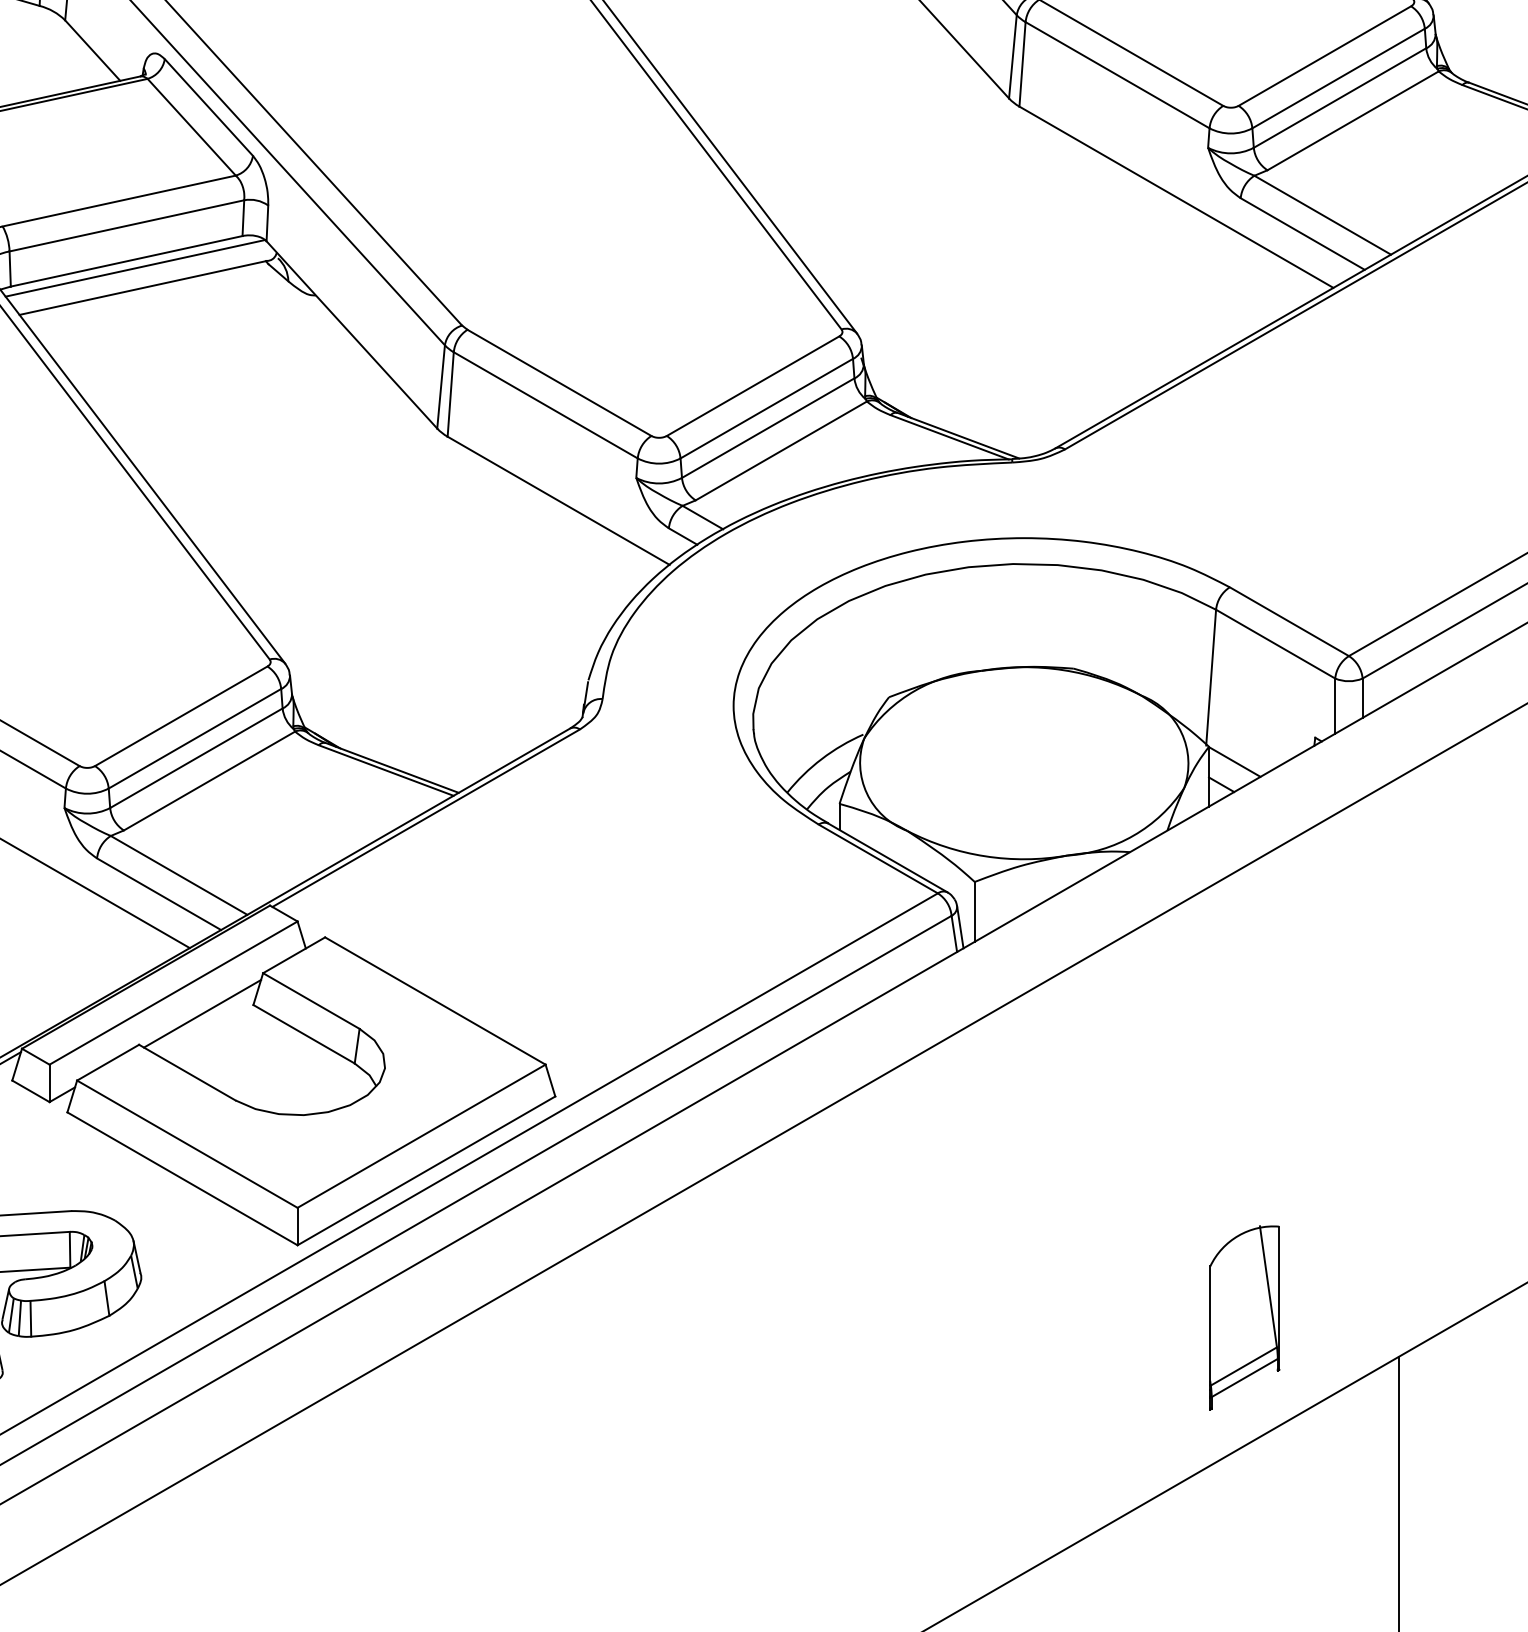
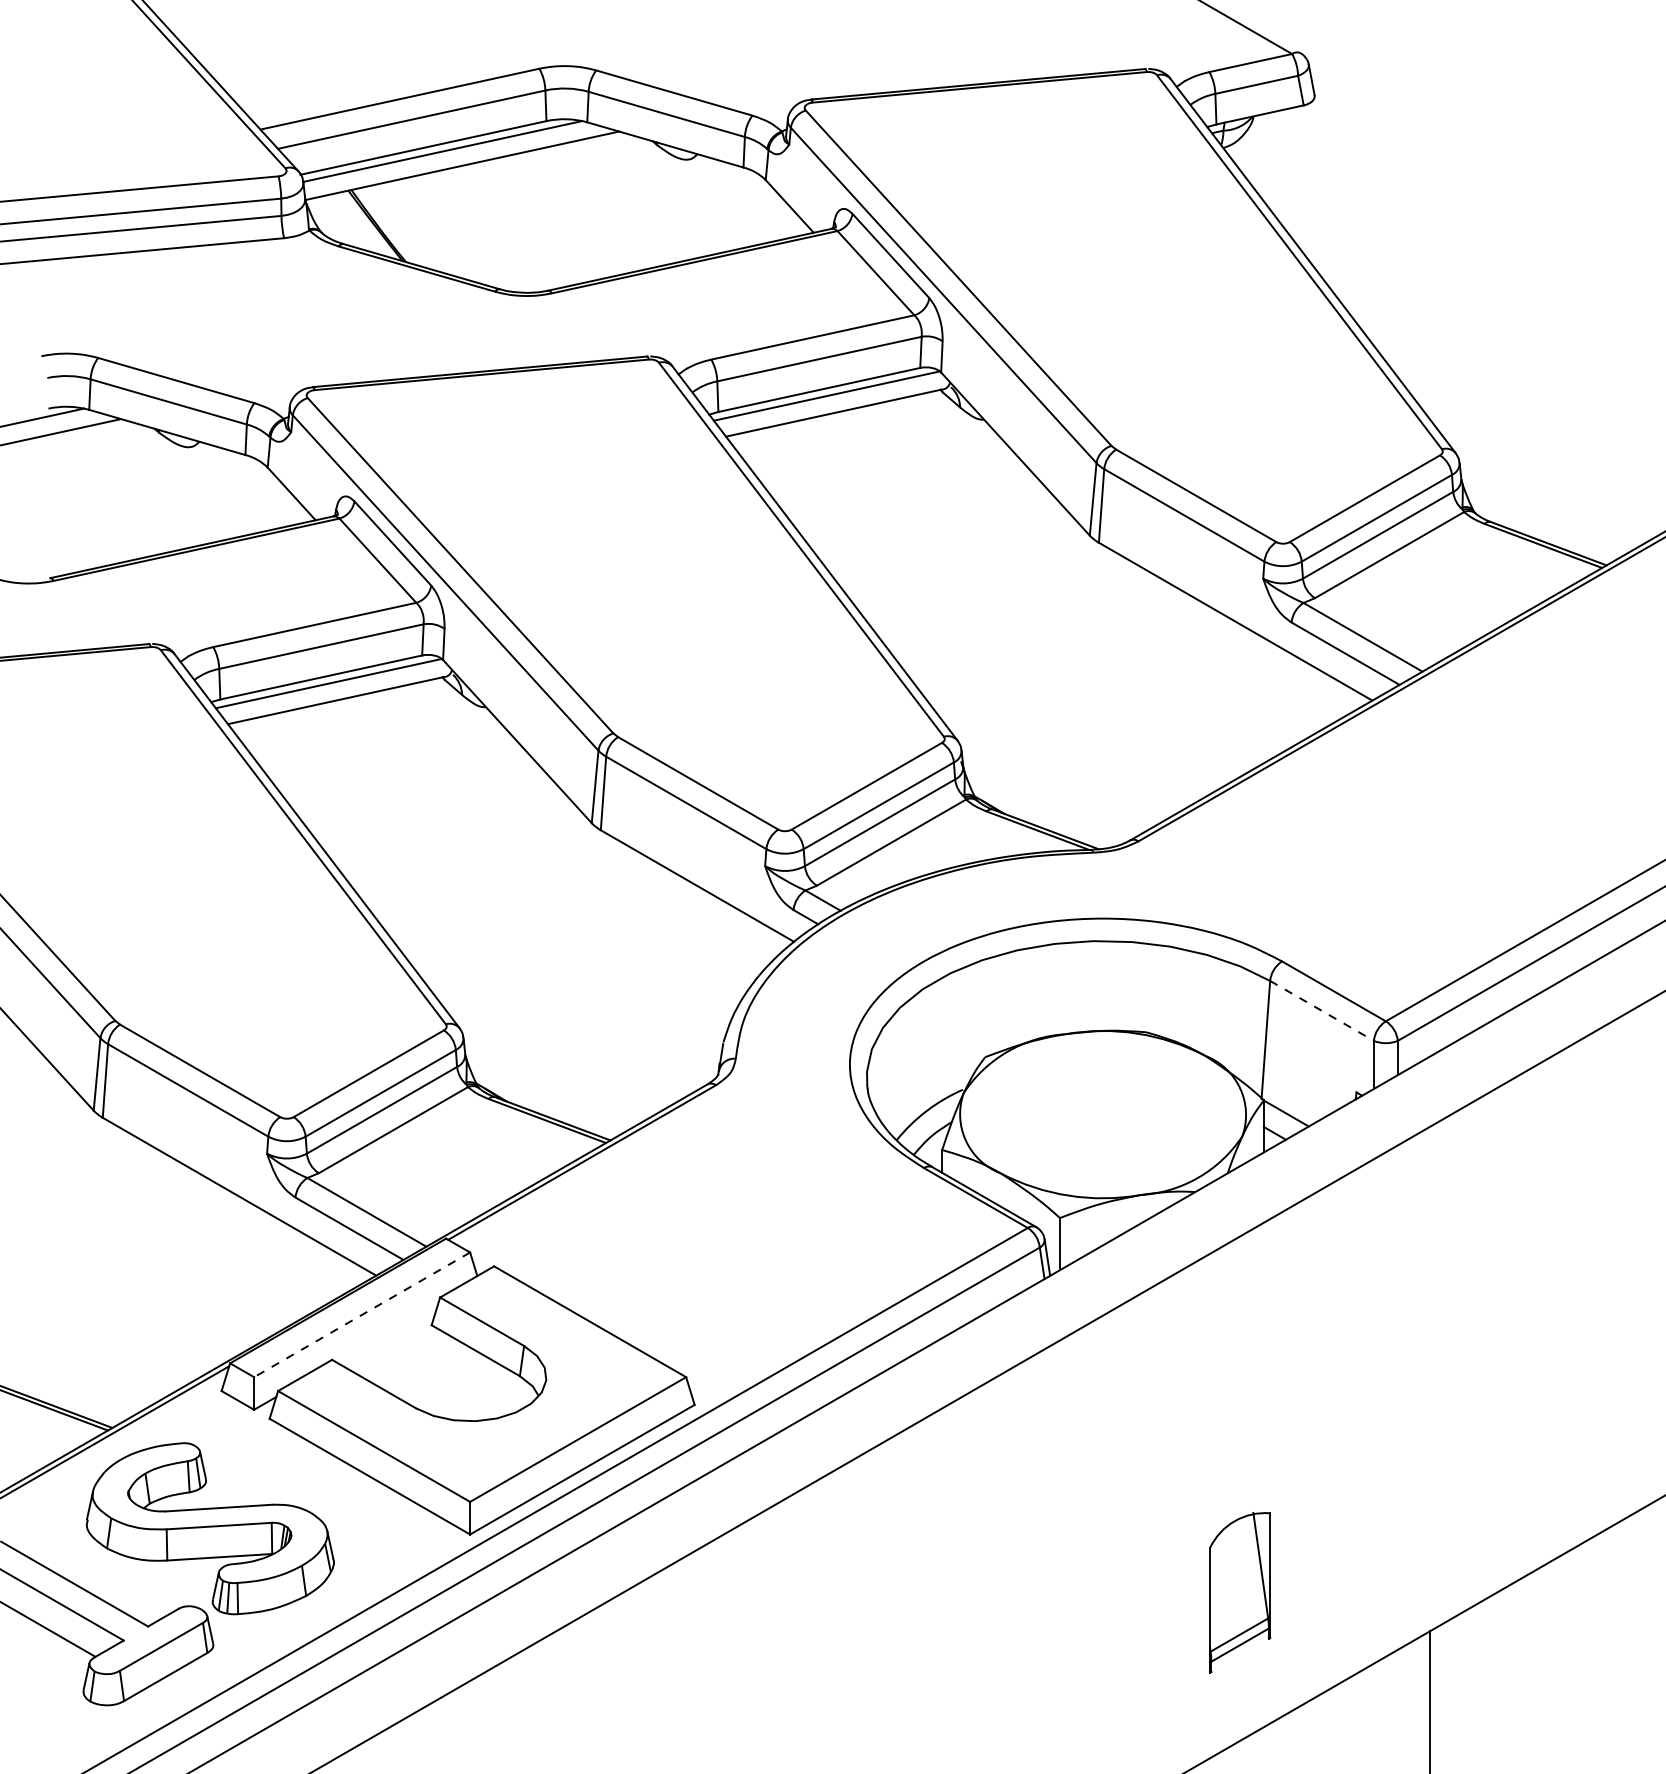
line: (1276, 643) -> (1322, 1010), solid -> dashed
line: (174, 992) -> (362, 1314), solid -> dashed
line: (202, 1013) -> (387, 1332), removed
part: (1245, 1317) -> (1240, 1592), moved

